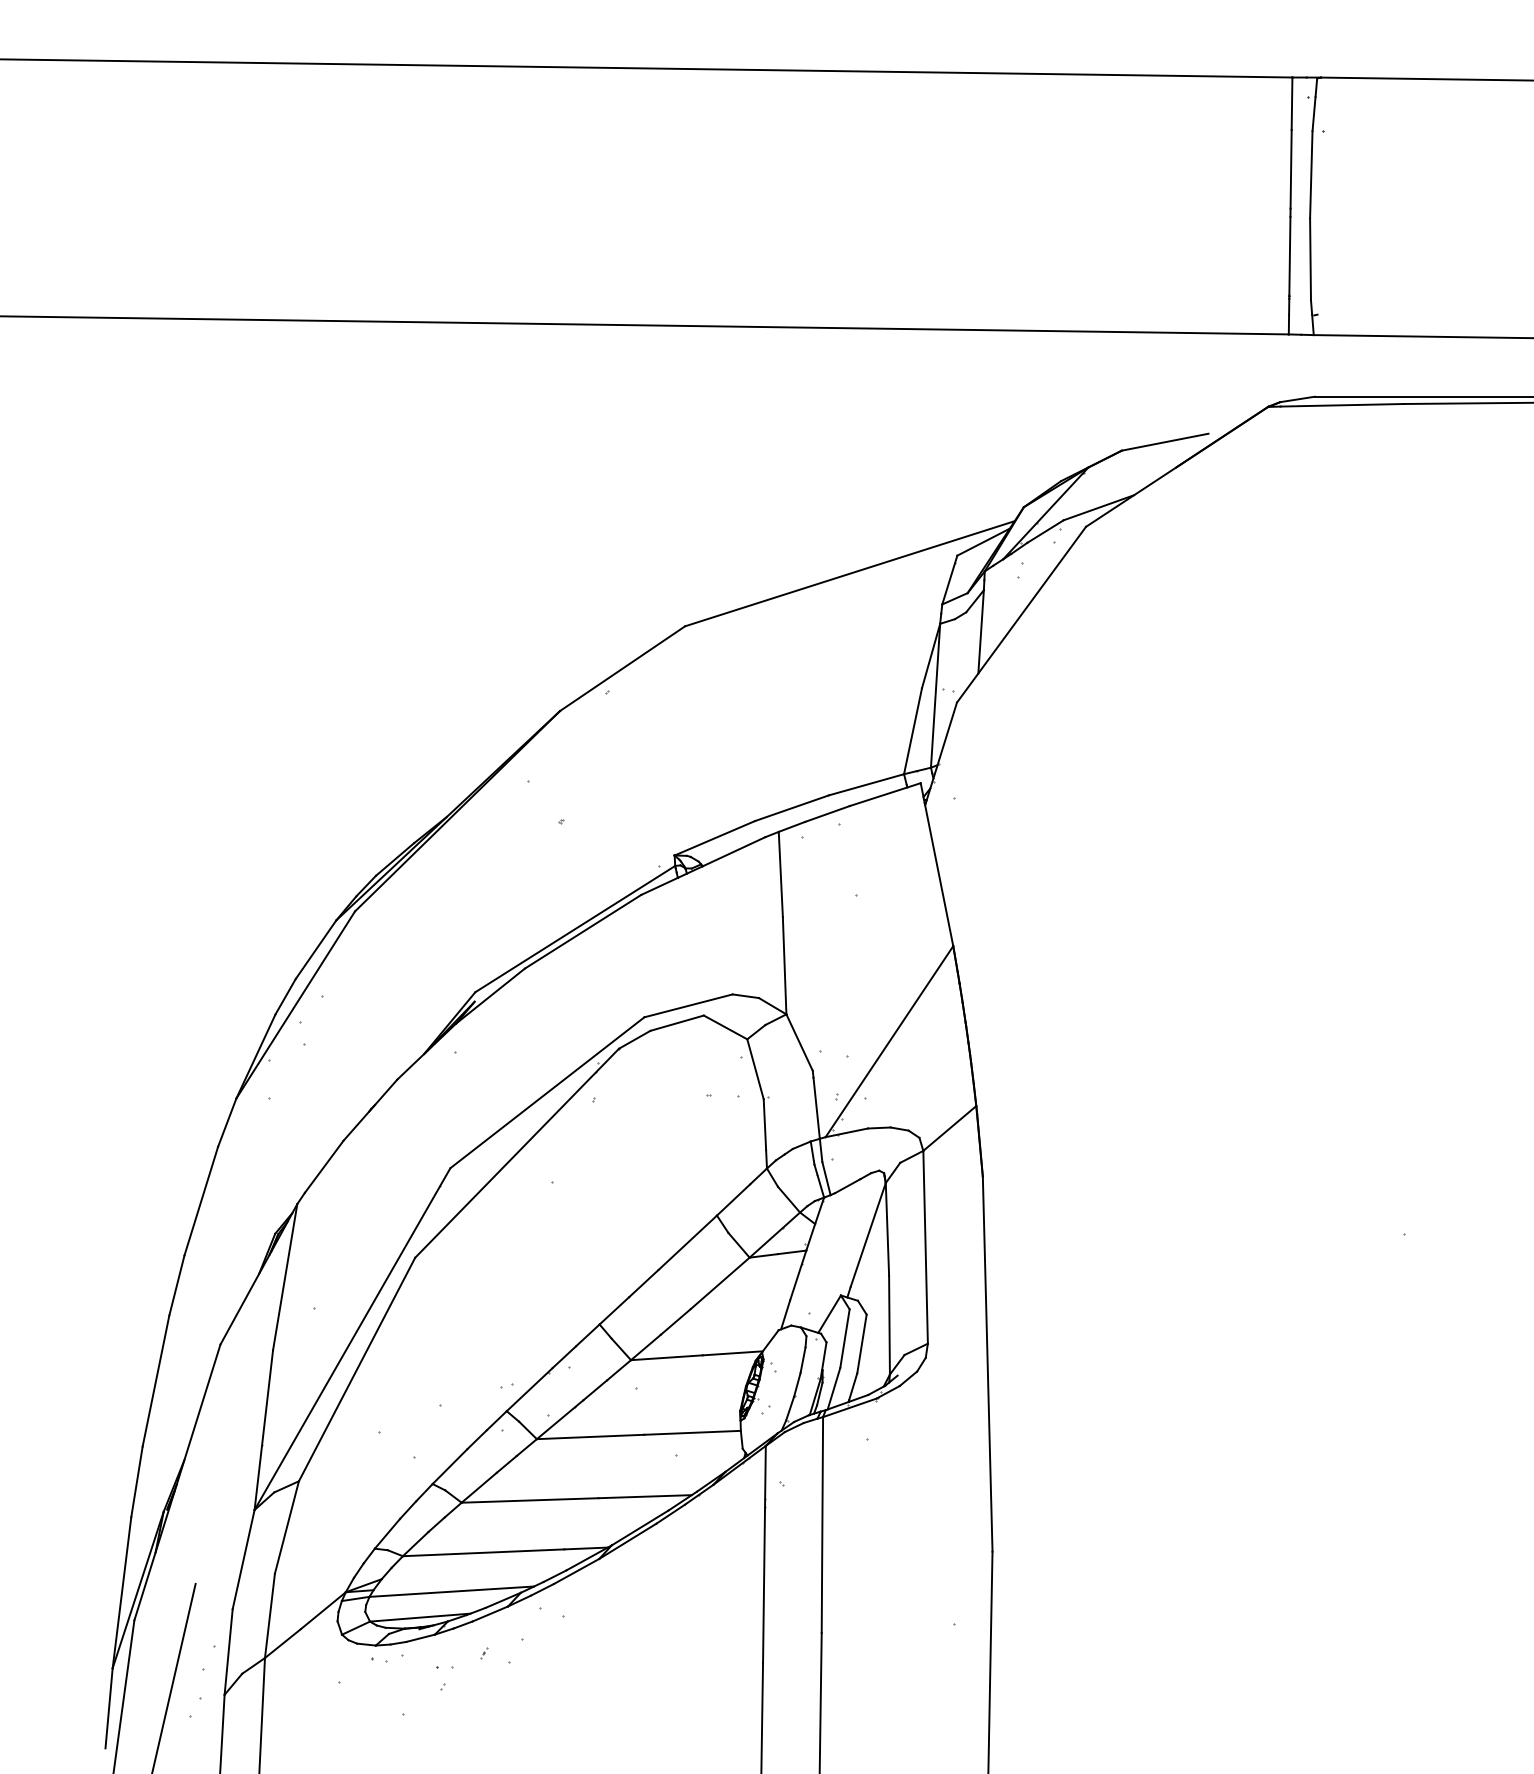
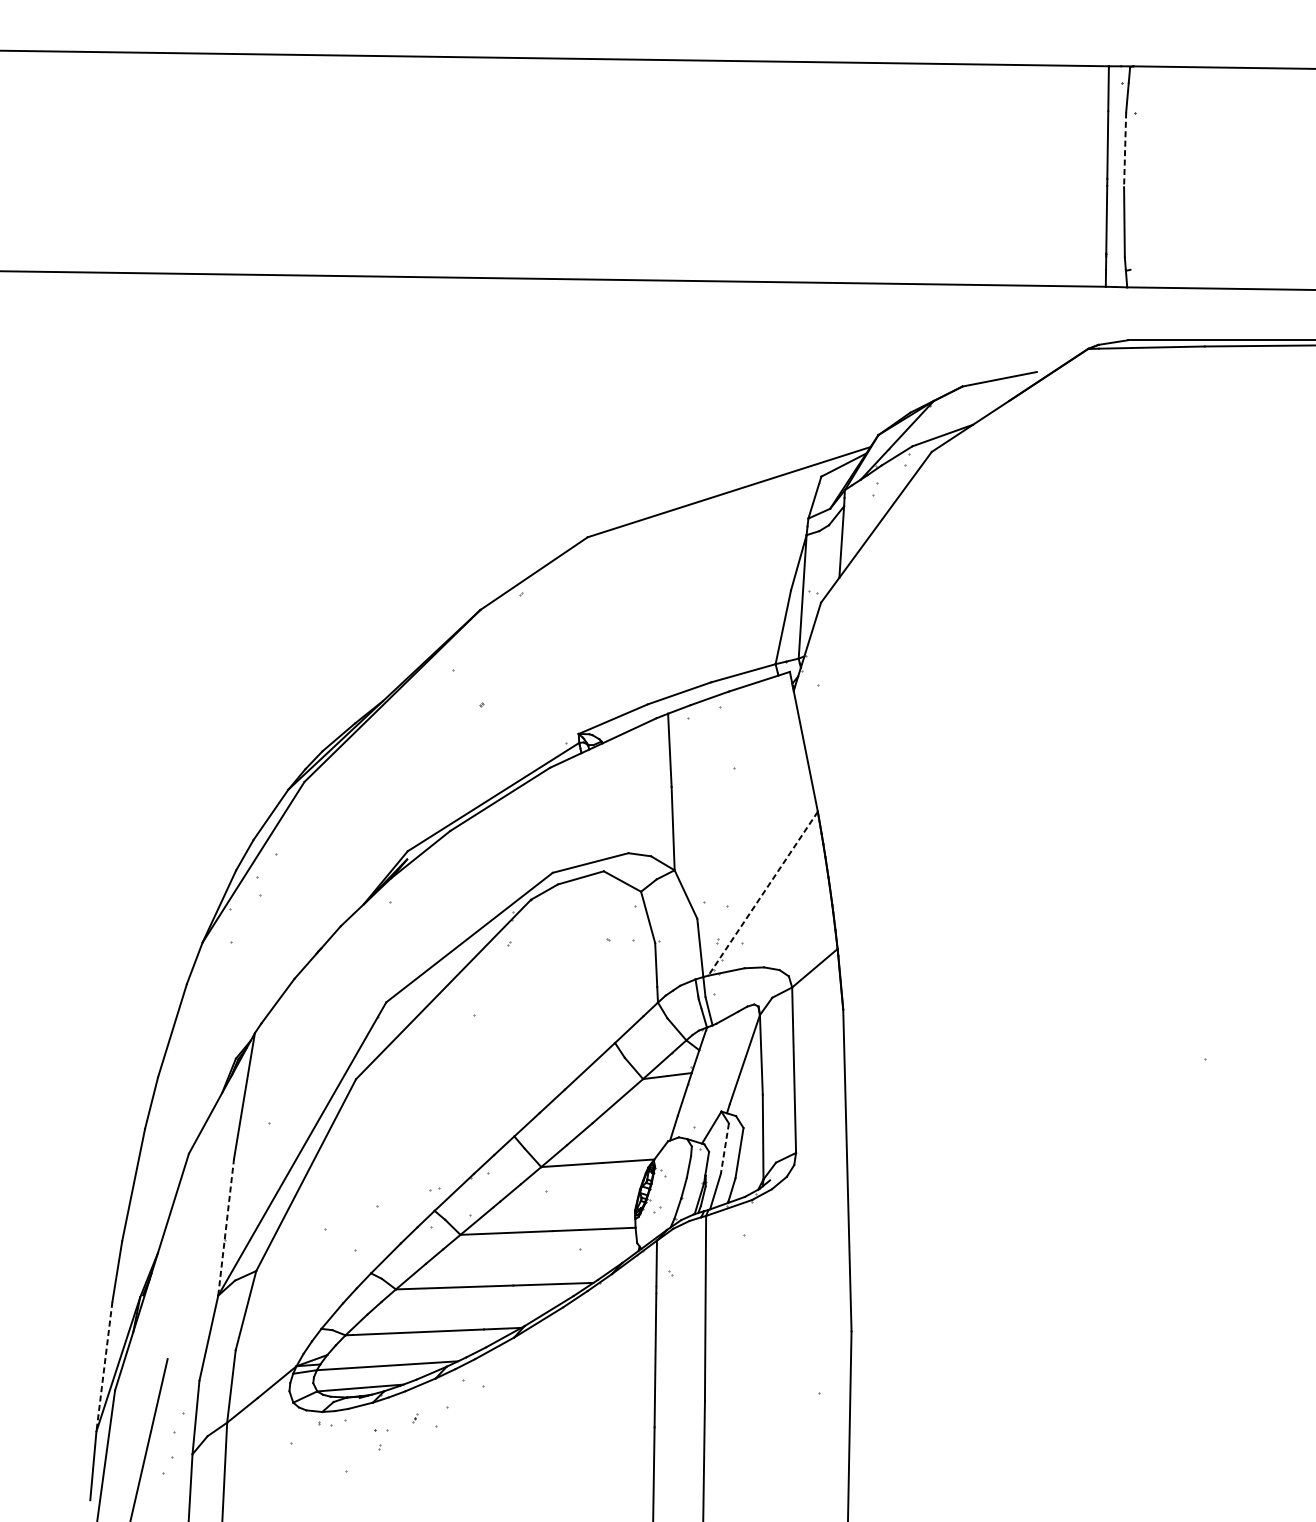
line: (1311, 174) -> (1125, 149), solid -> dashed
line: (889, 1041) -> (763, 893), solid -> dashed
line: (844, 1338) -> (724, 1148), solid -> dashed
line: (263, 1429) -> (225, 1226), solid -> dashed
line: (121, 1593) -> (104, 1367), solid -> dashed

